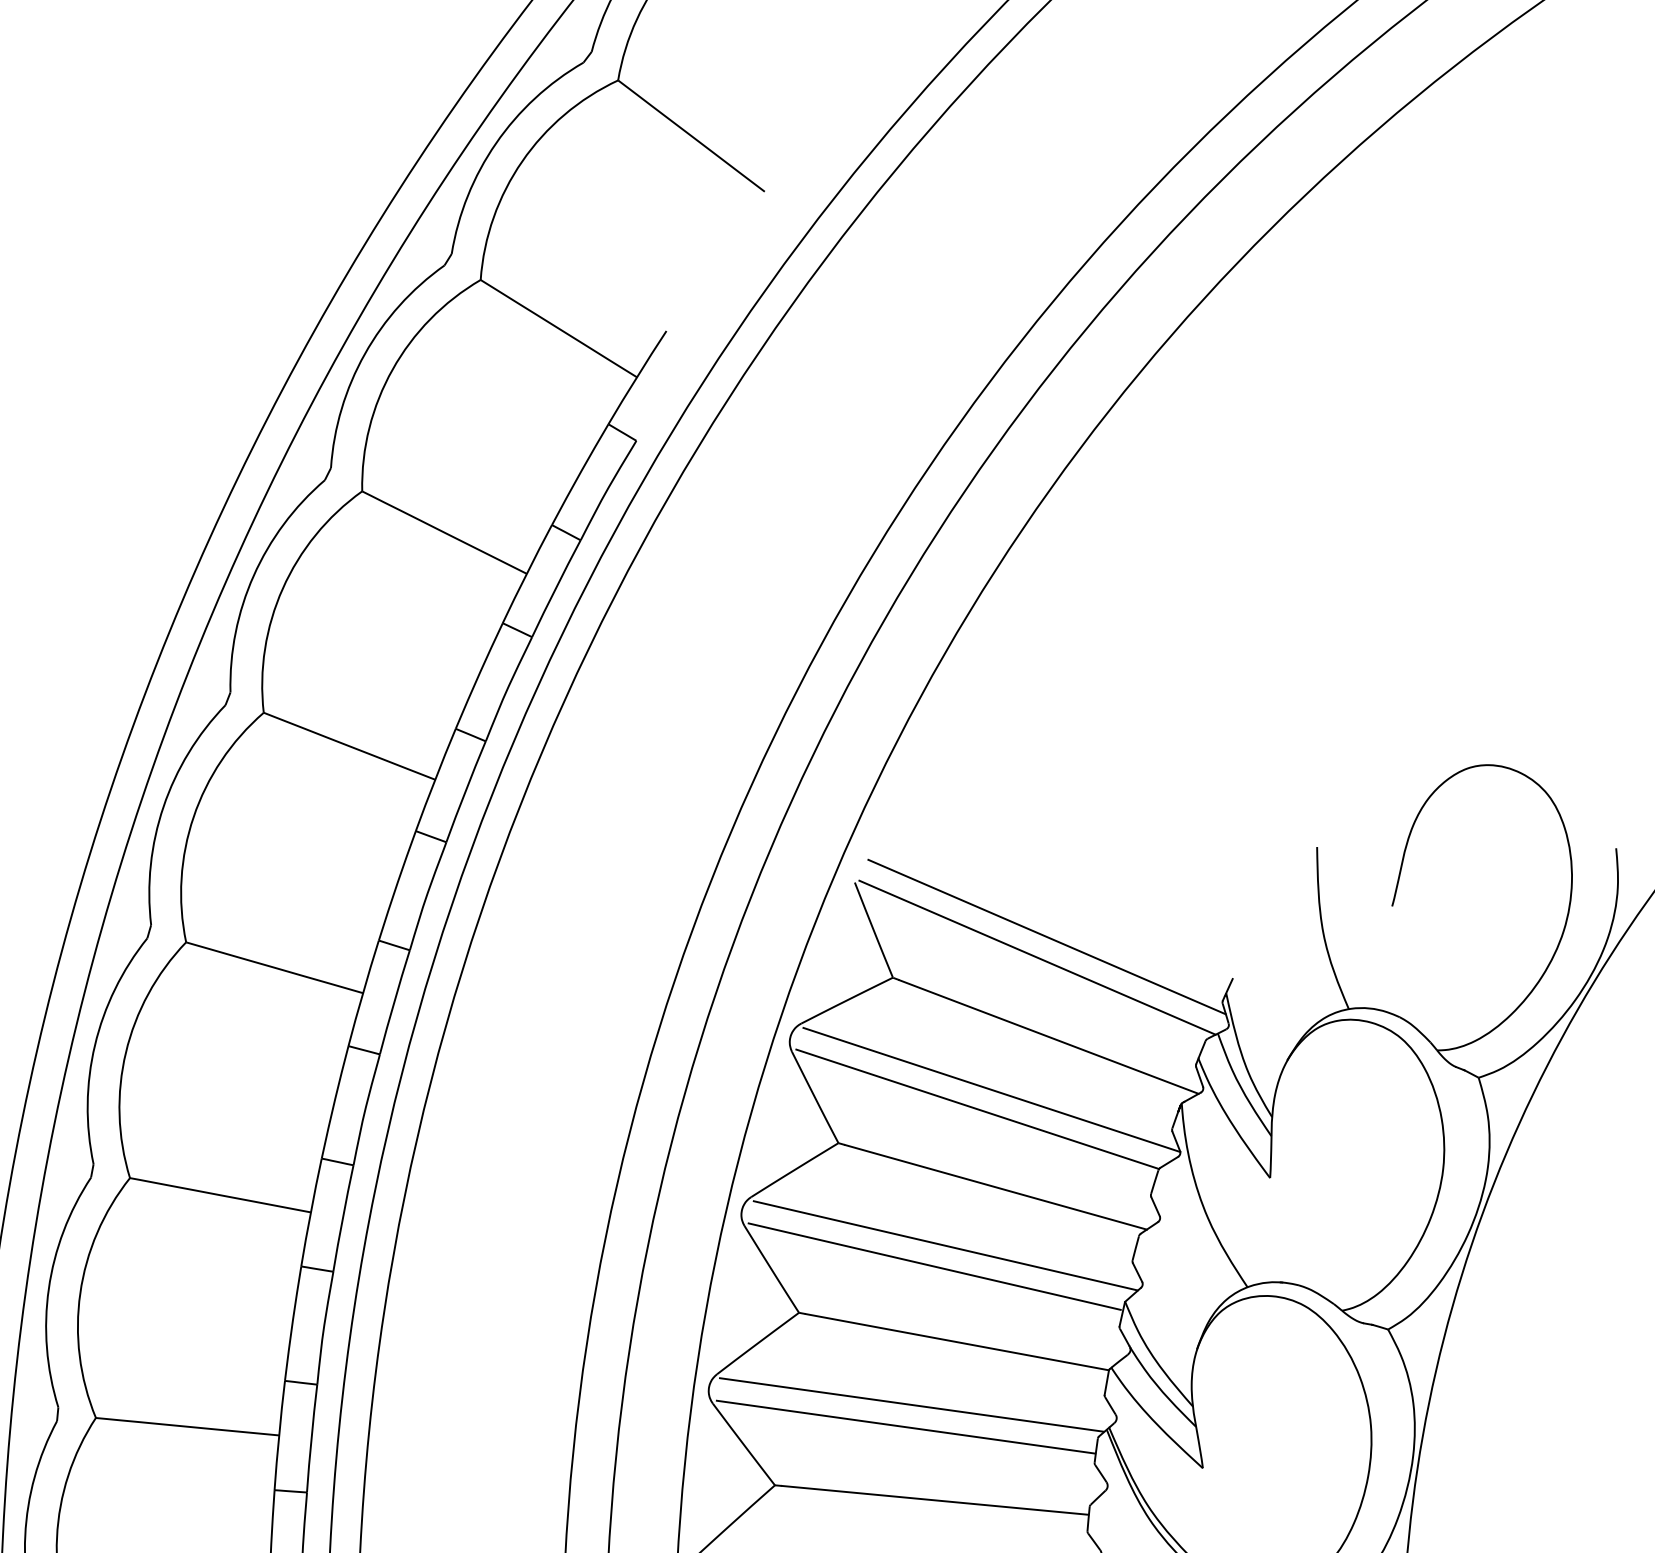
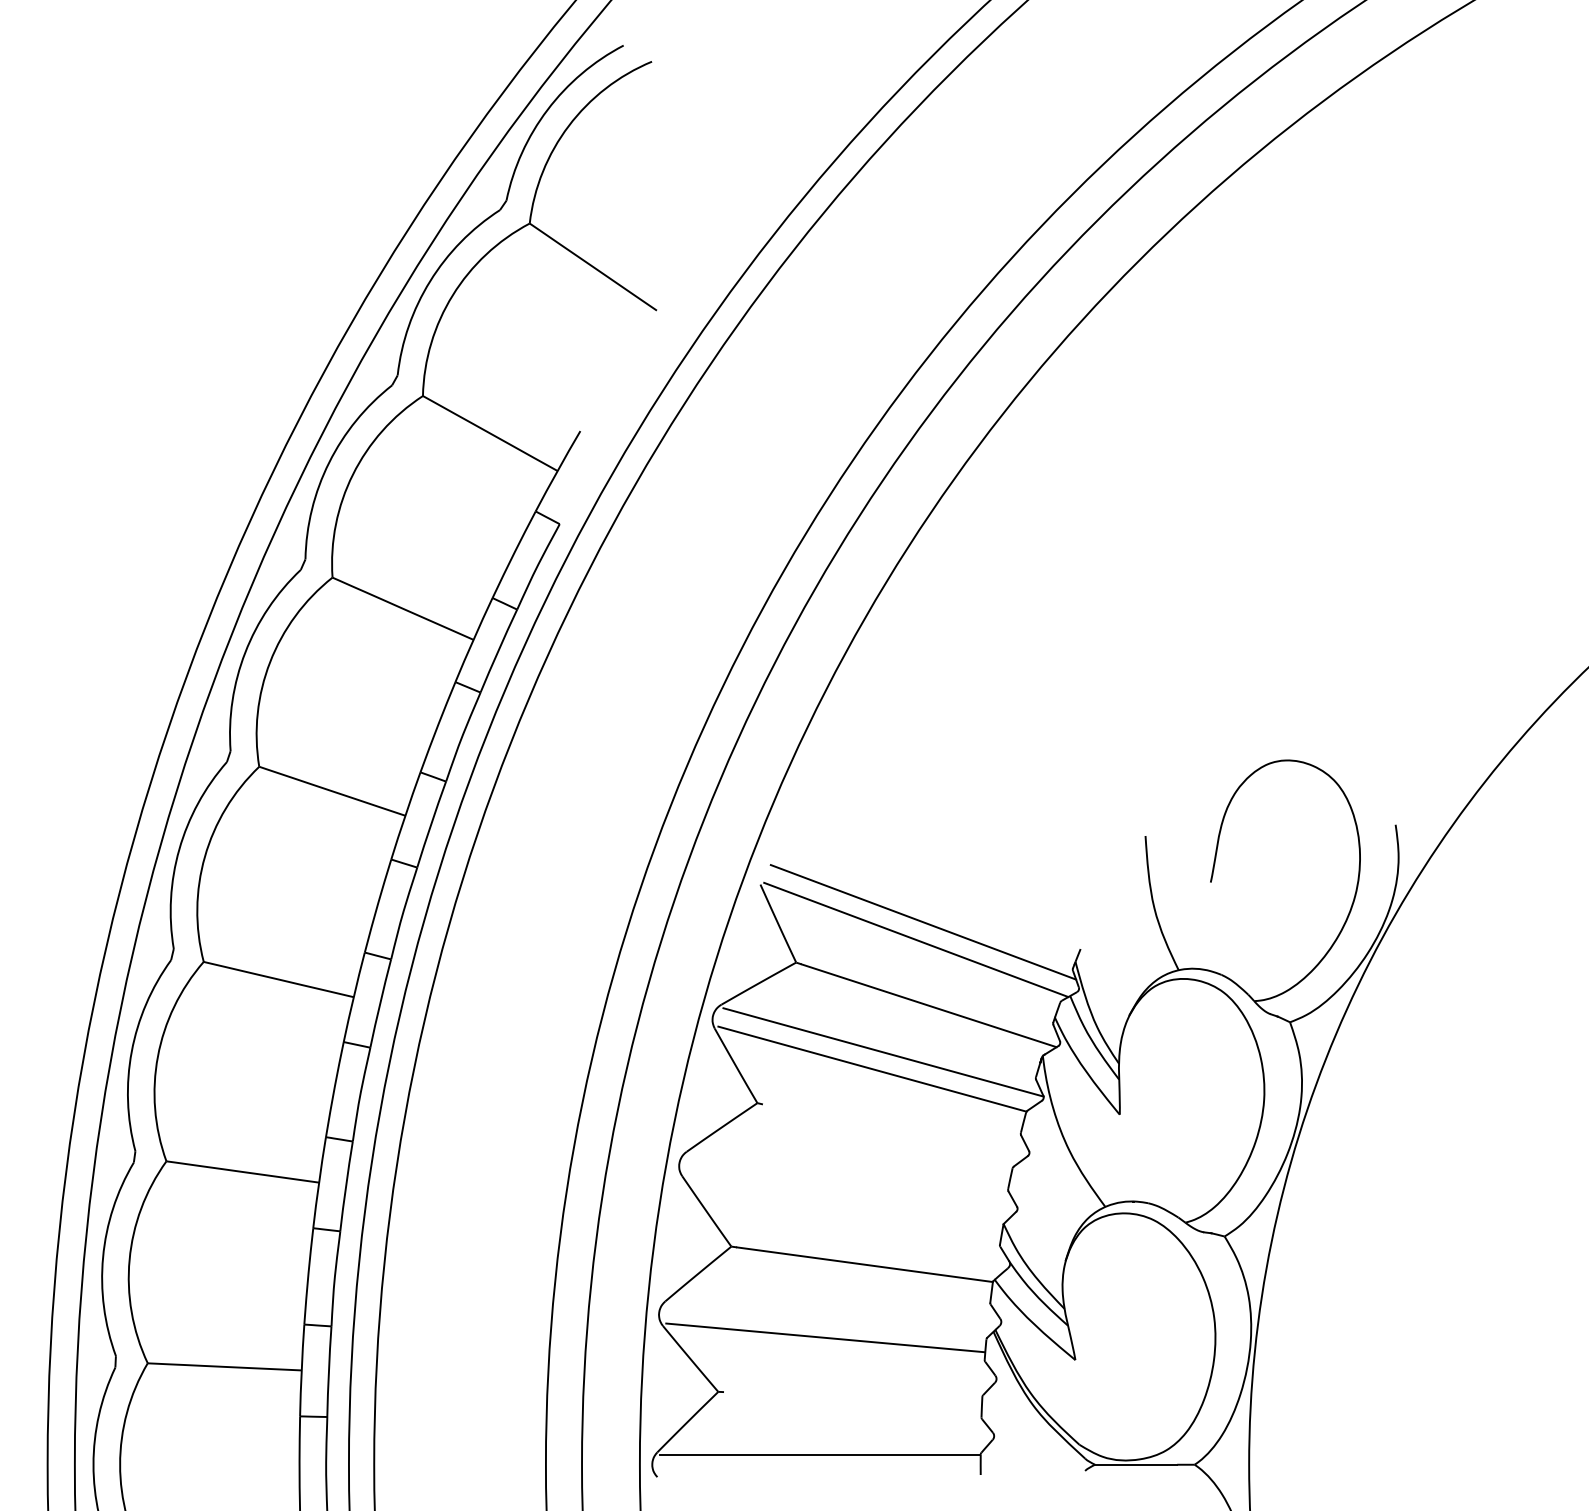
line: (995, 1187) -> (890, 1133), removed
line: (945, 1245) -> (851, 1184), removed
line: (934, 1266) -> (842, 1202), removed
line: (910, 1404) -> (828, 1318), removed
line: (934, 1499) -> (852, 1397), removed

